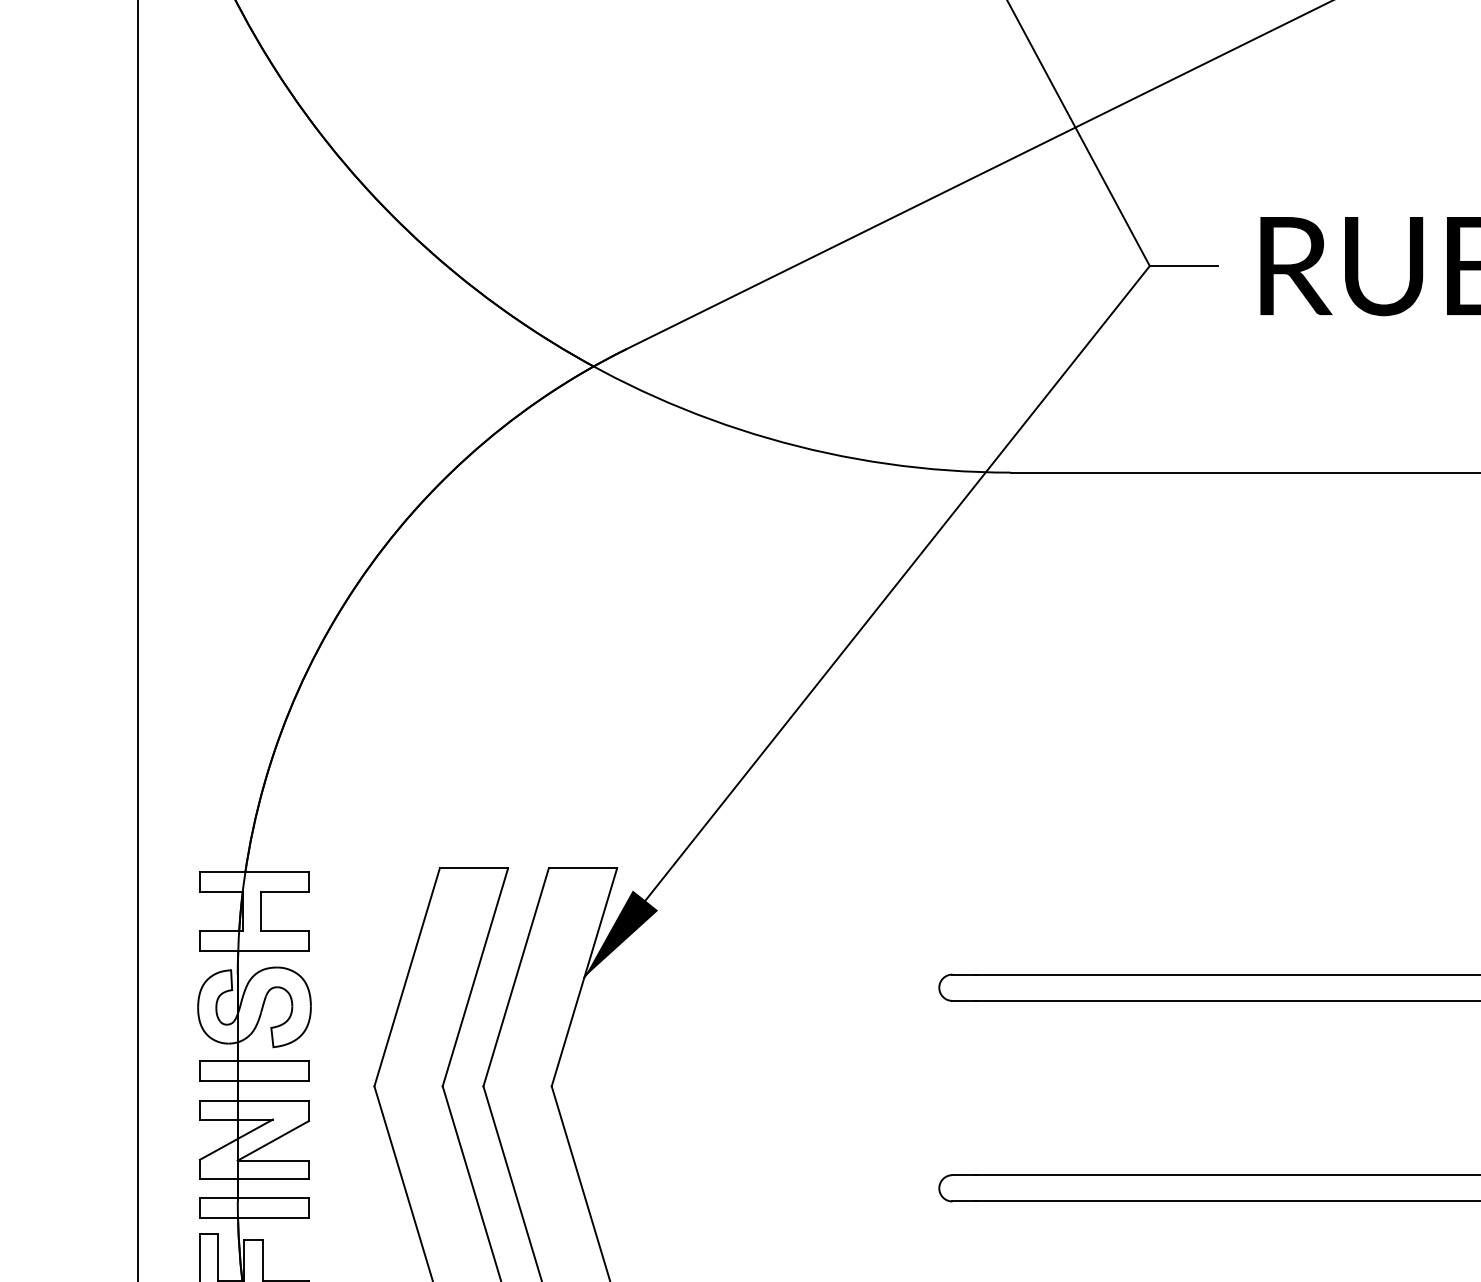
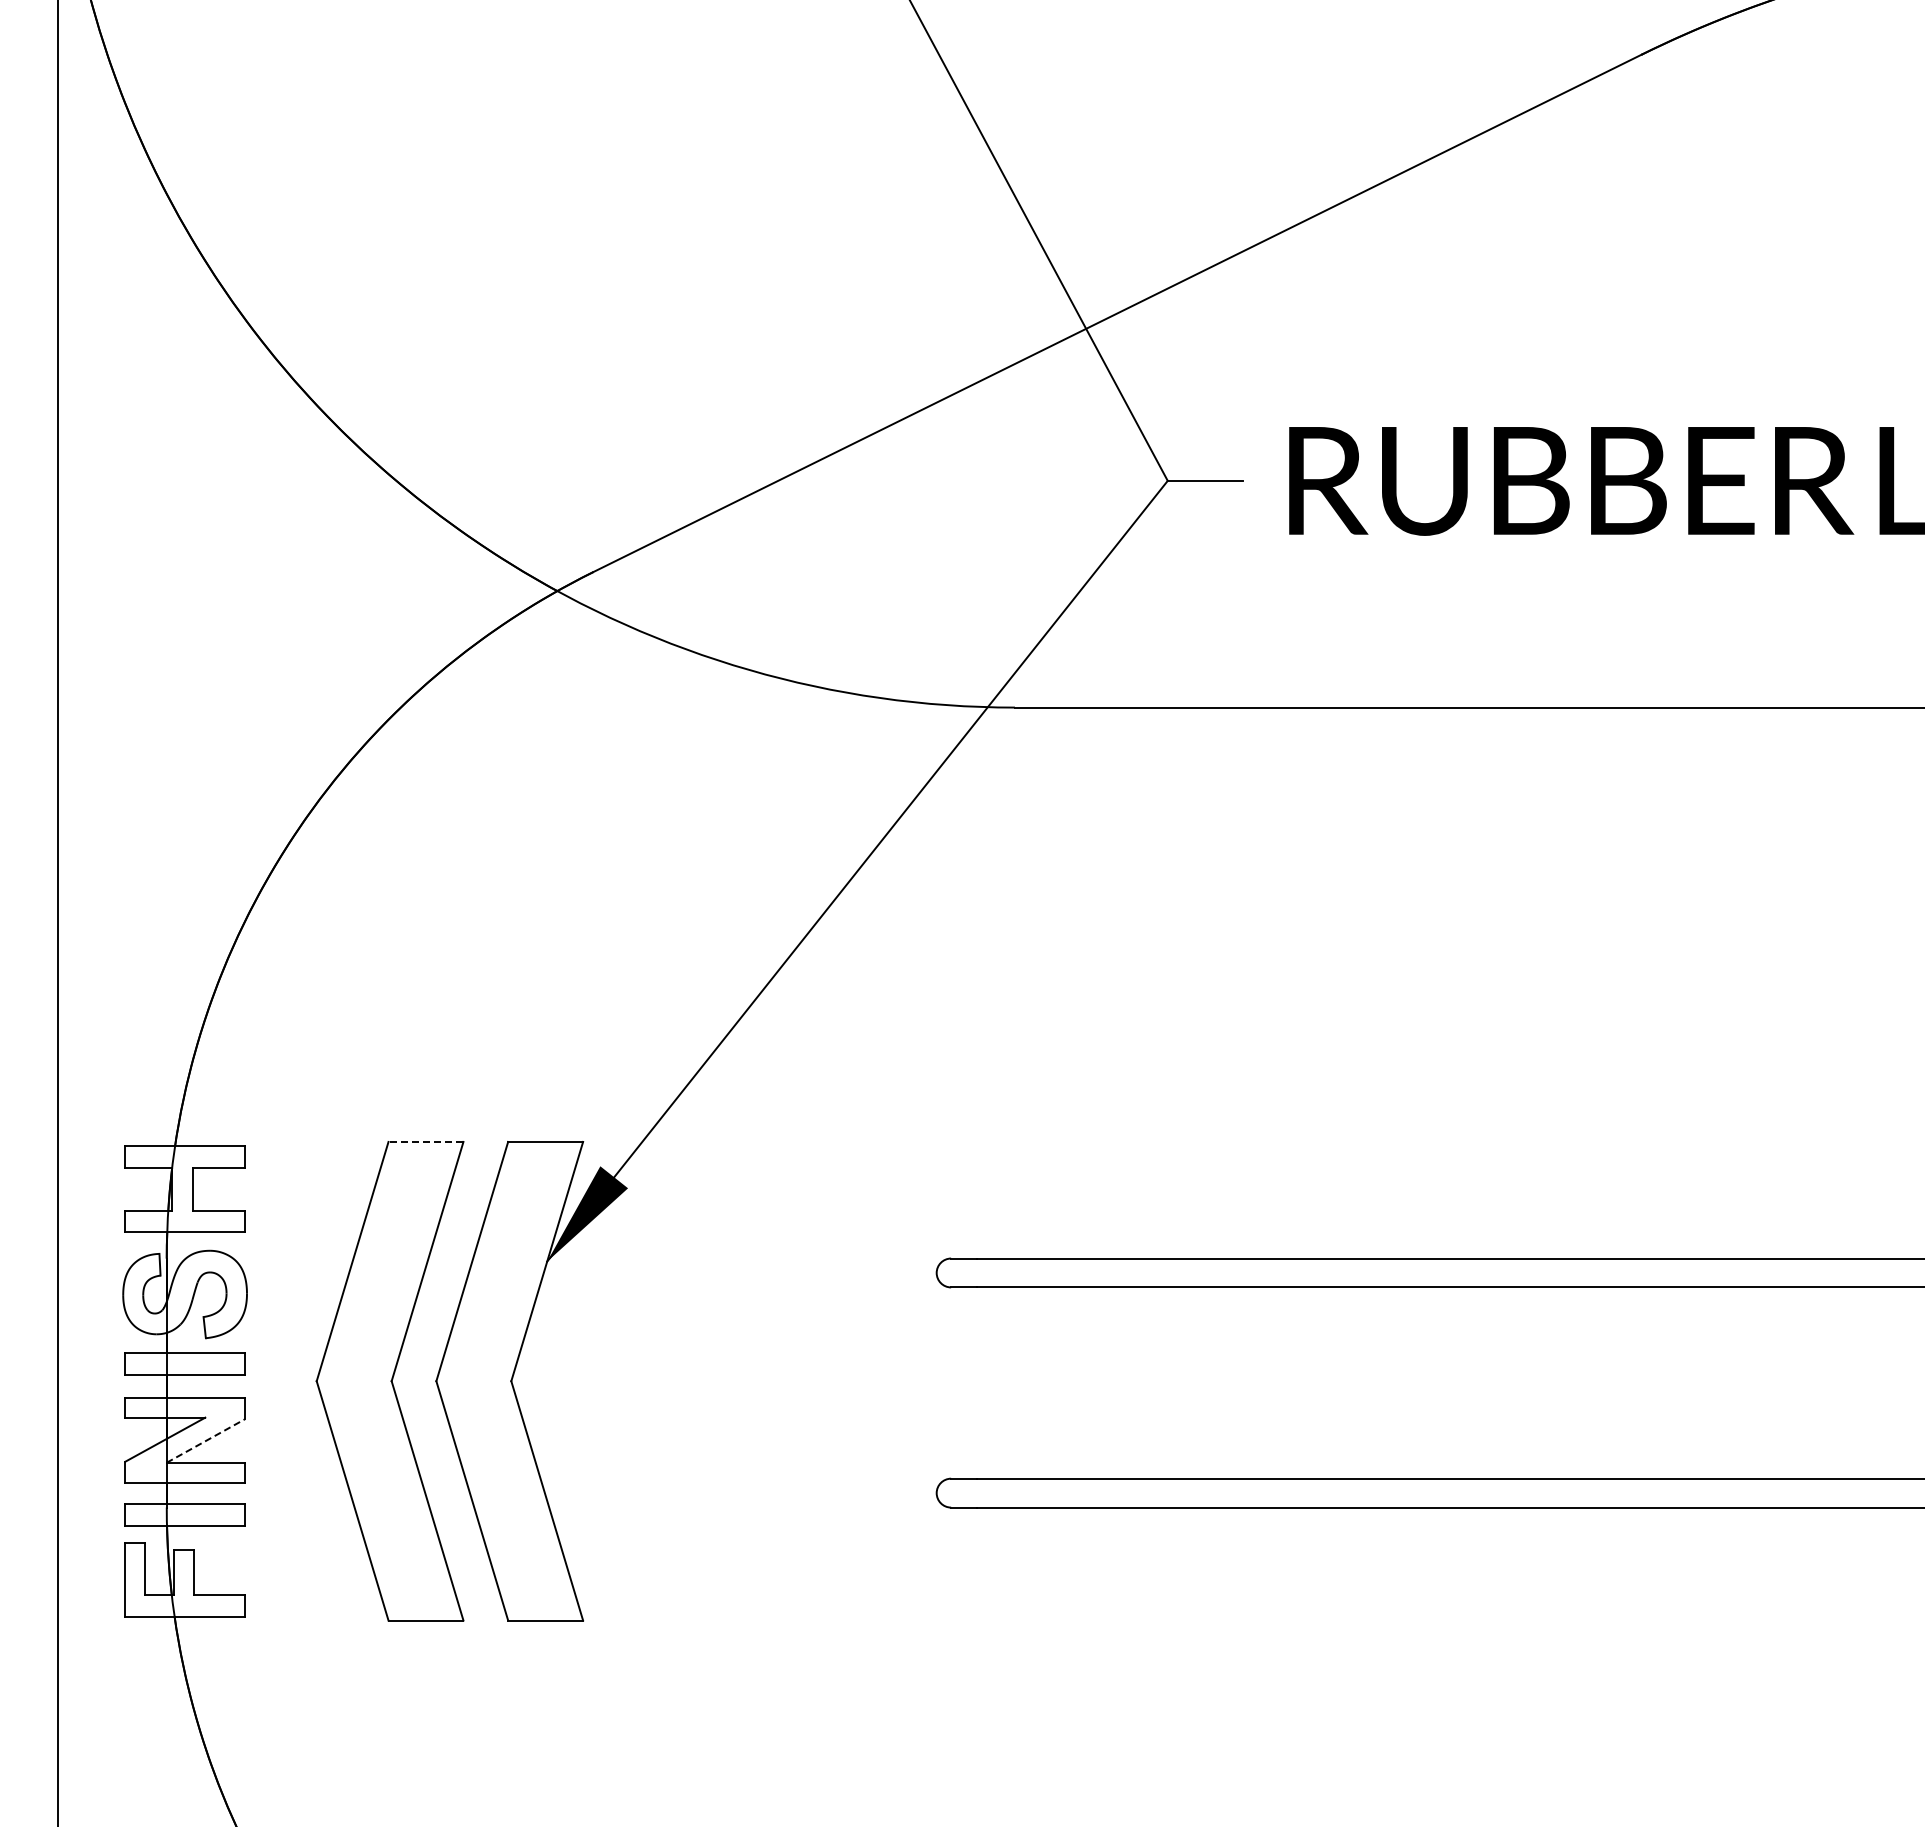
line: (473, 867) -> (425, 1141), solid -> dashed
line: (273, 1141) -> (205, 1441), solid -> dashed

